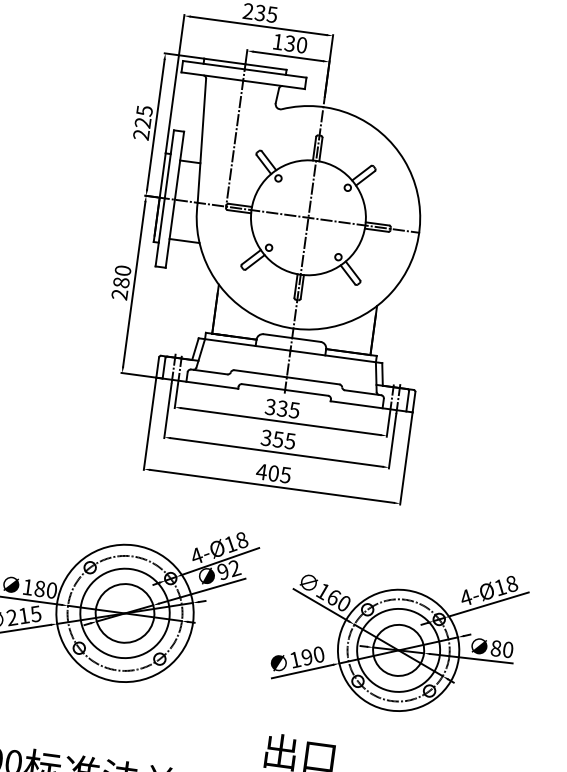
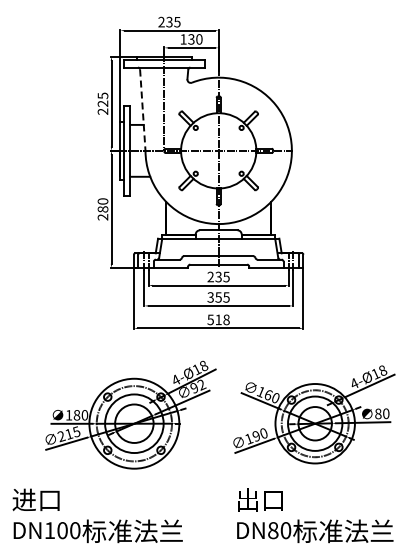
line: (201, 141) -> (142, 110), solid -> dashed
text: (270, 407) -> (210, 277), 335 -> 235
text: (273, 472) -> (218, 319), 405 -> 518

